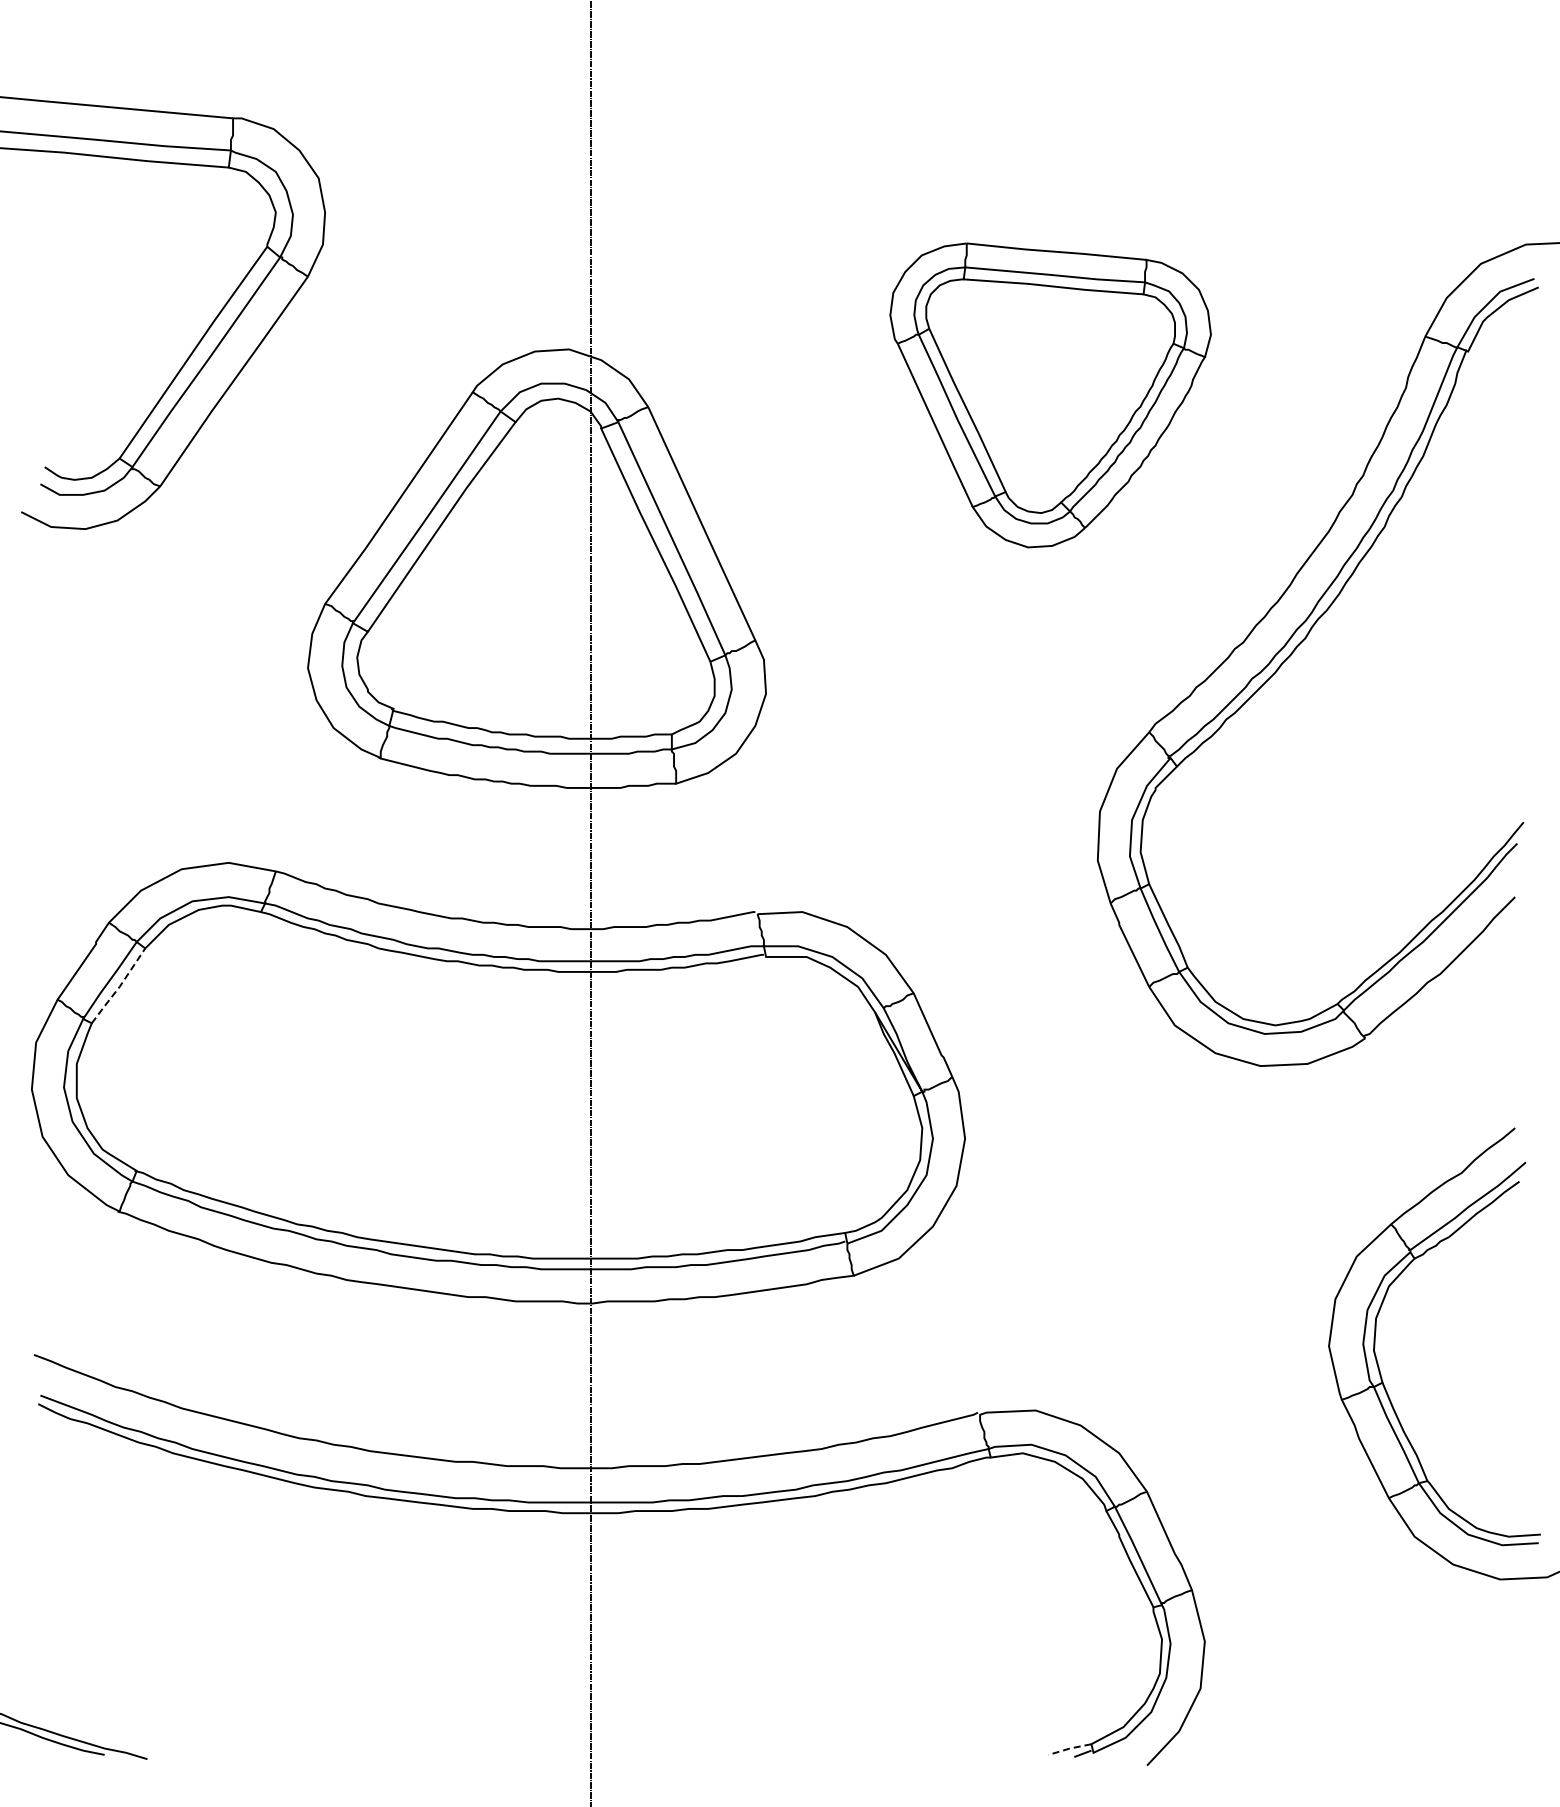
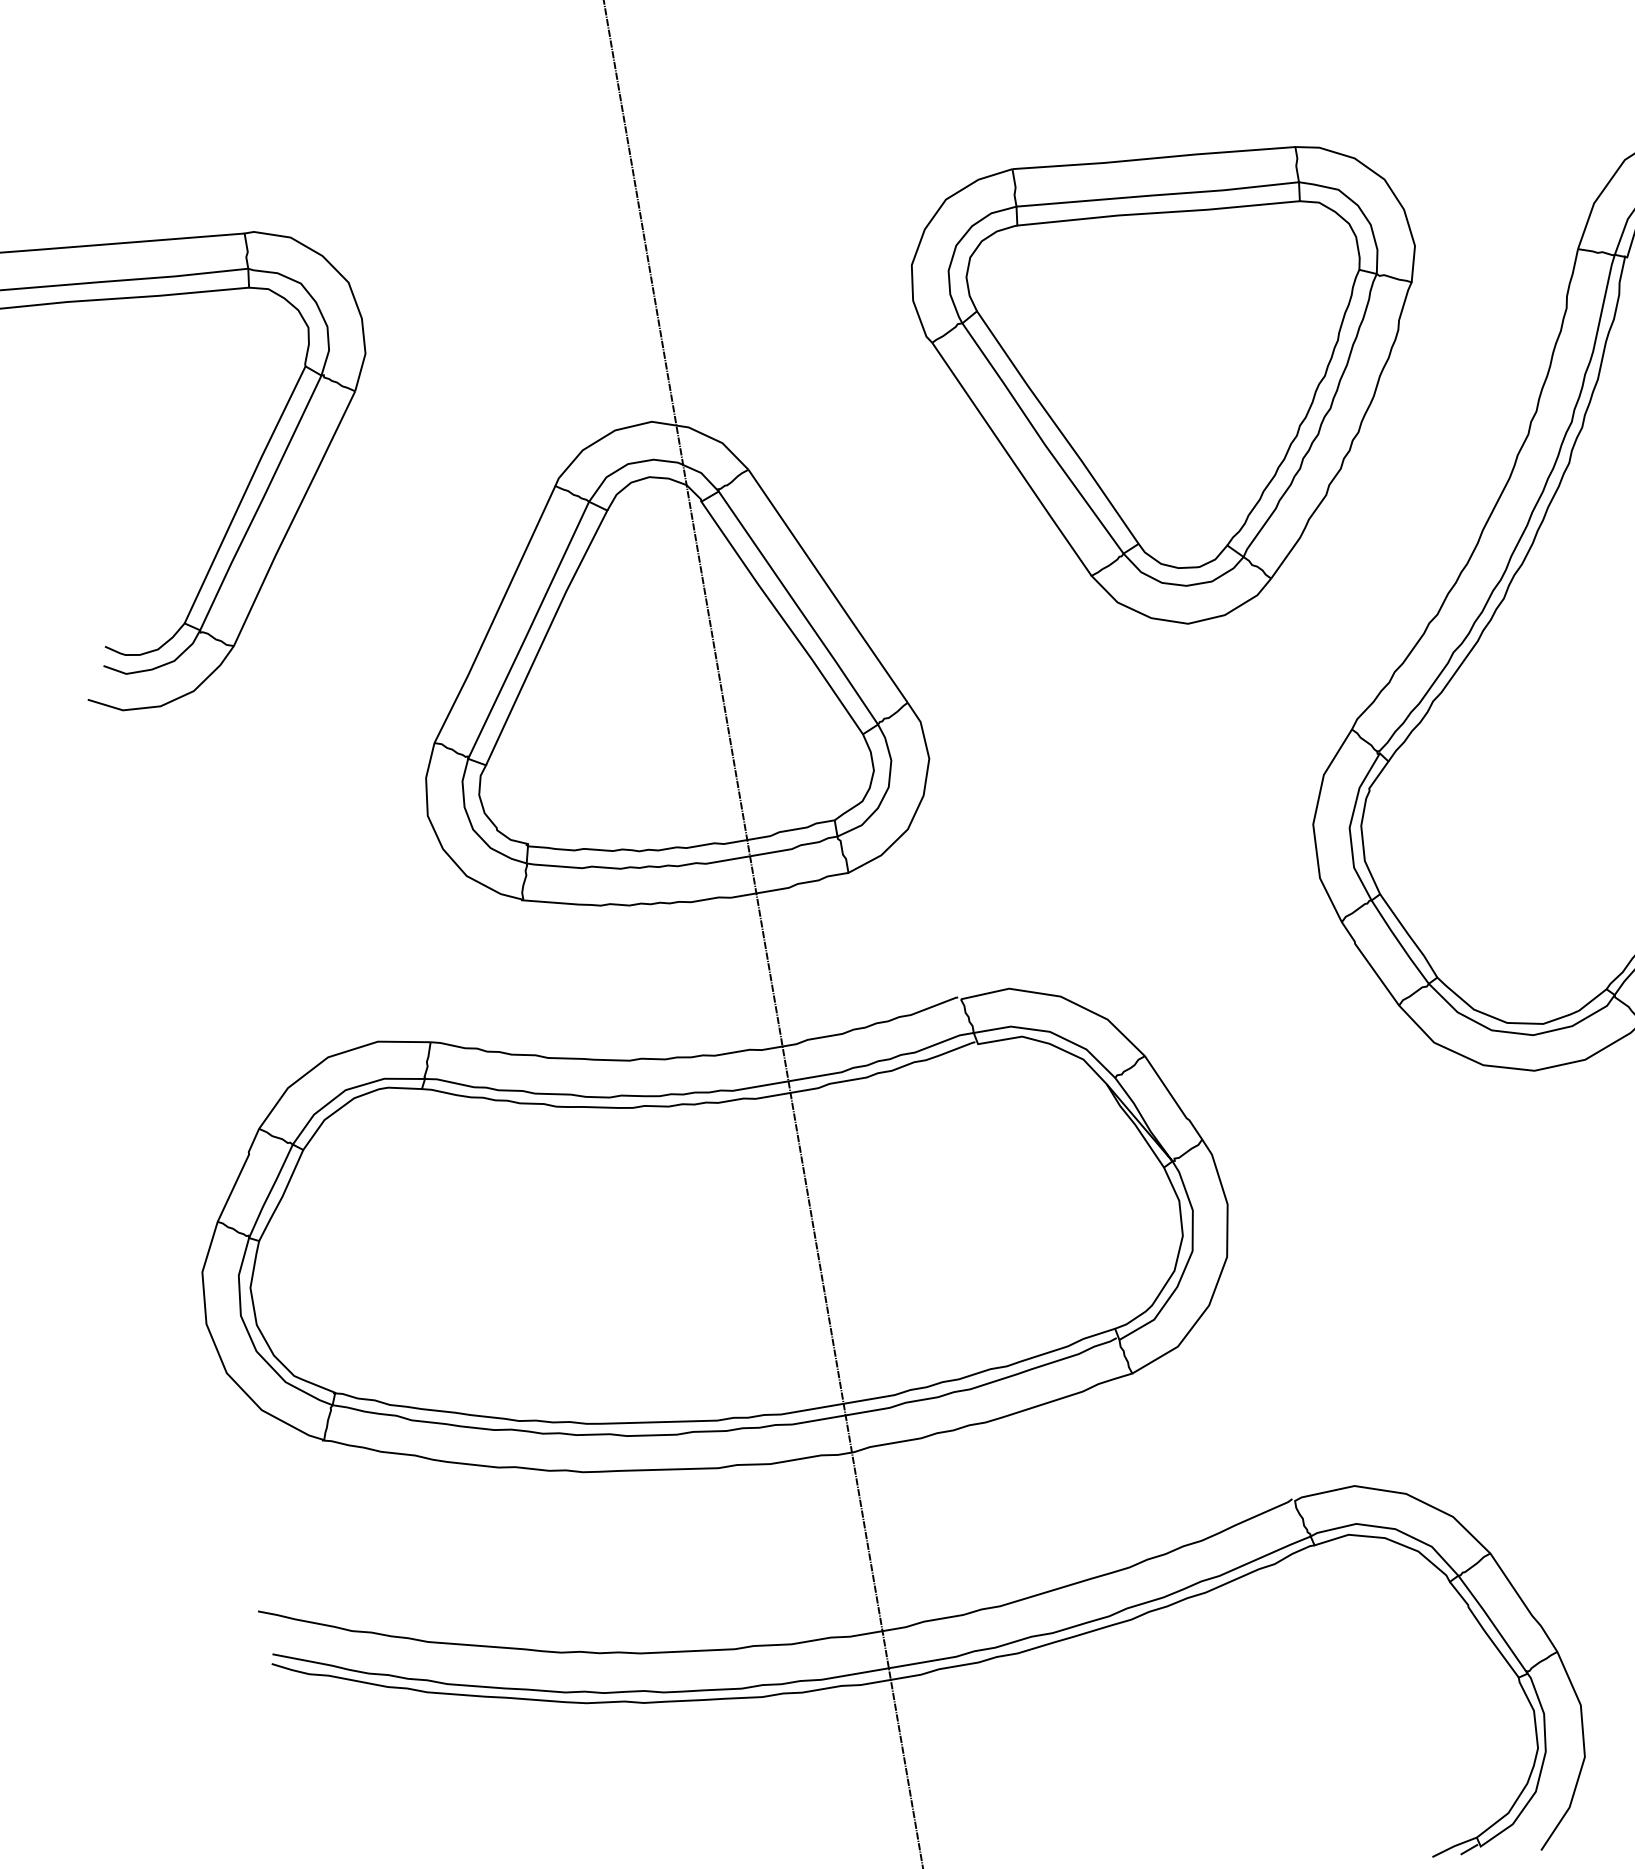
part: (1050, 395) -> (1182, 382), size x1.43
line: (119, 986) -> (282, 1196), dashed -> solid
line: (1069, 1748) -> (1453, 1846), dashed -> solid

